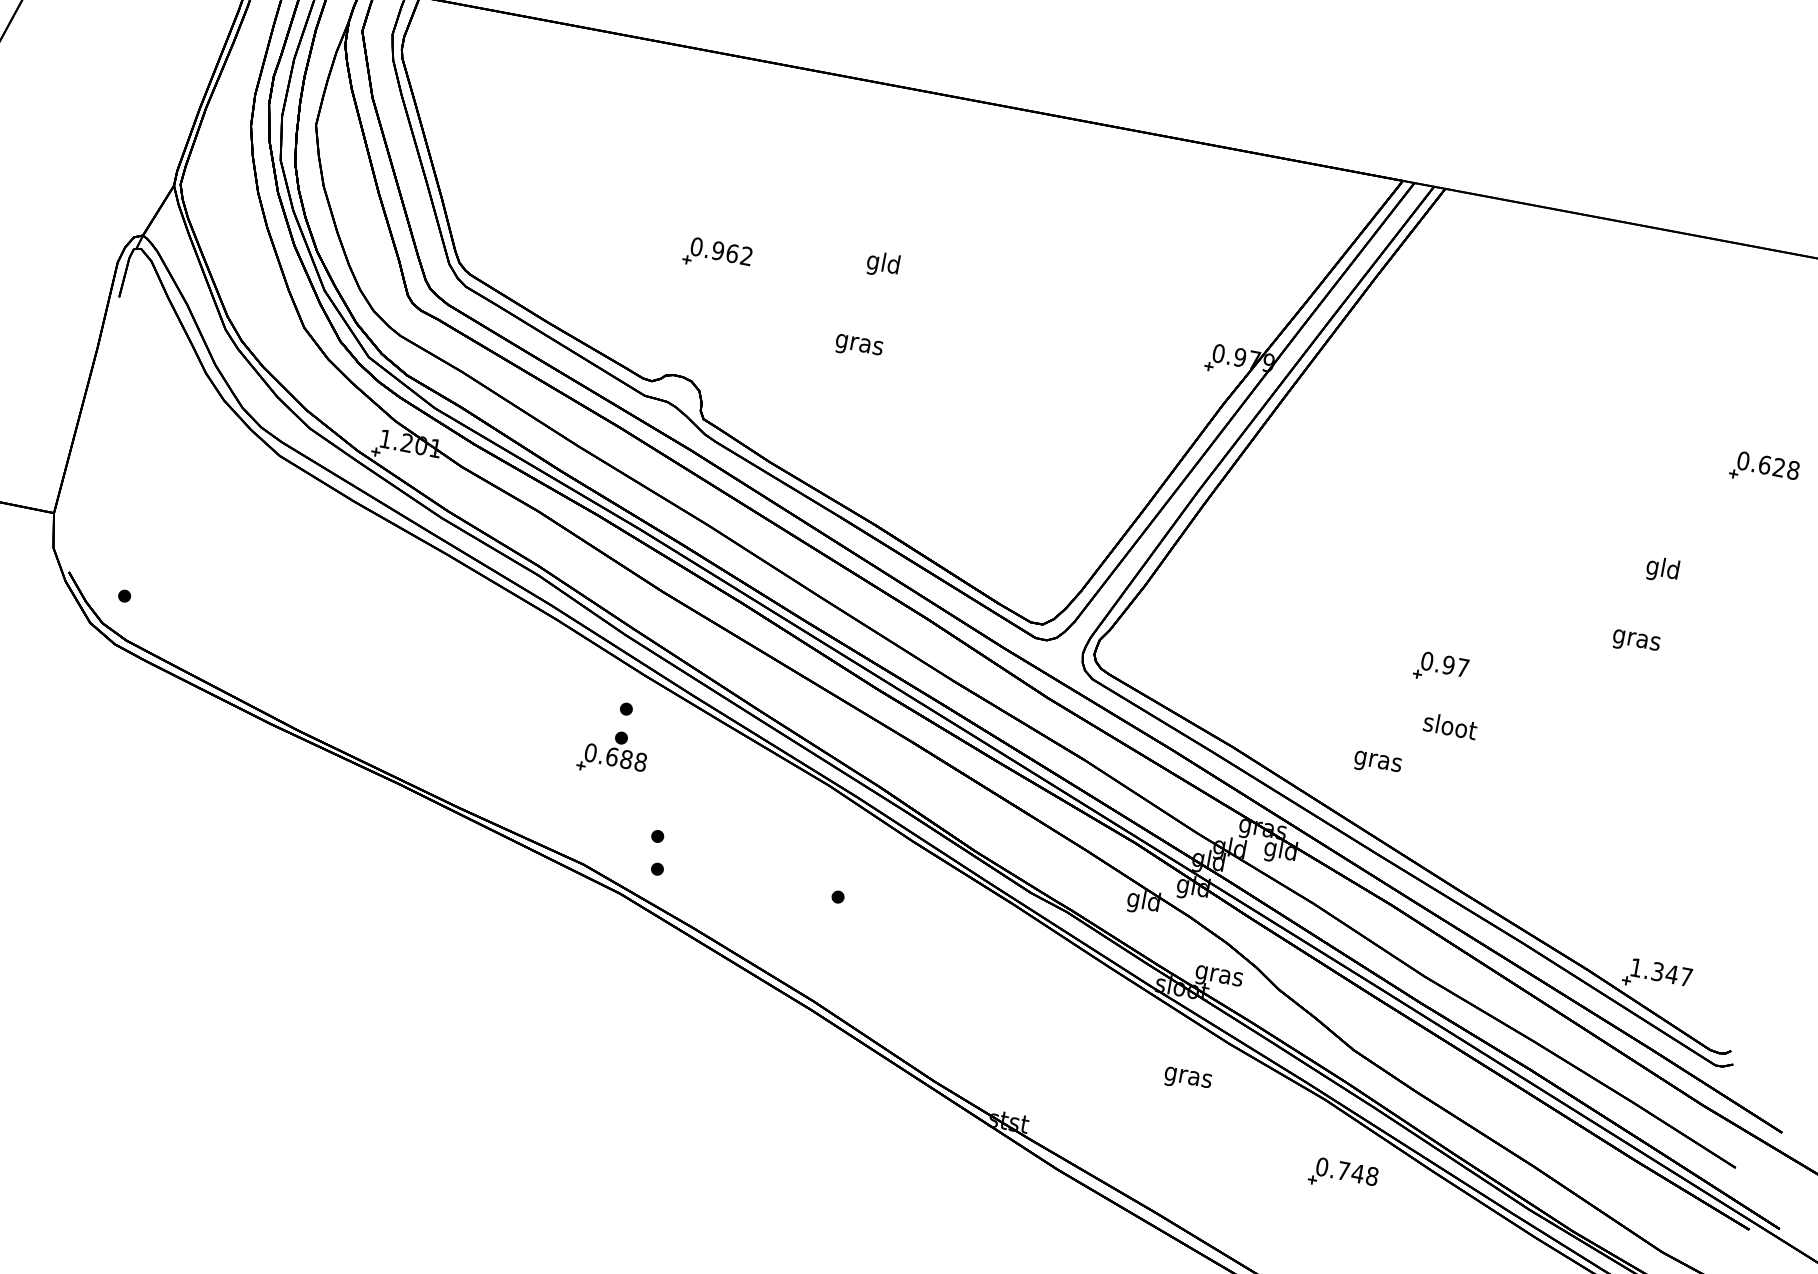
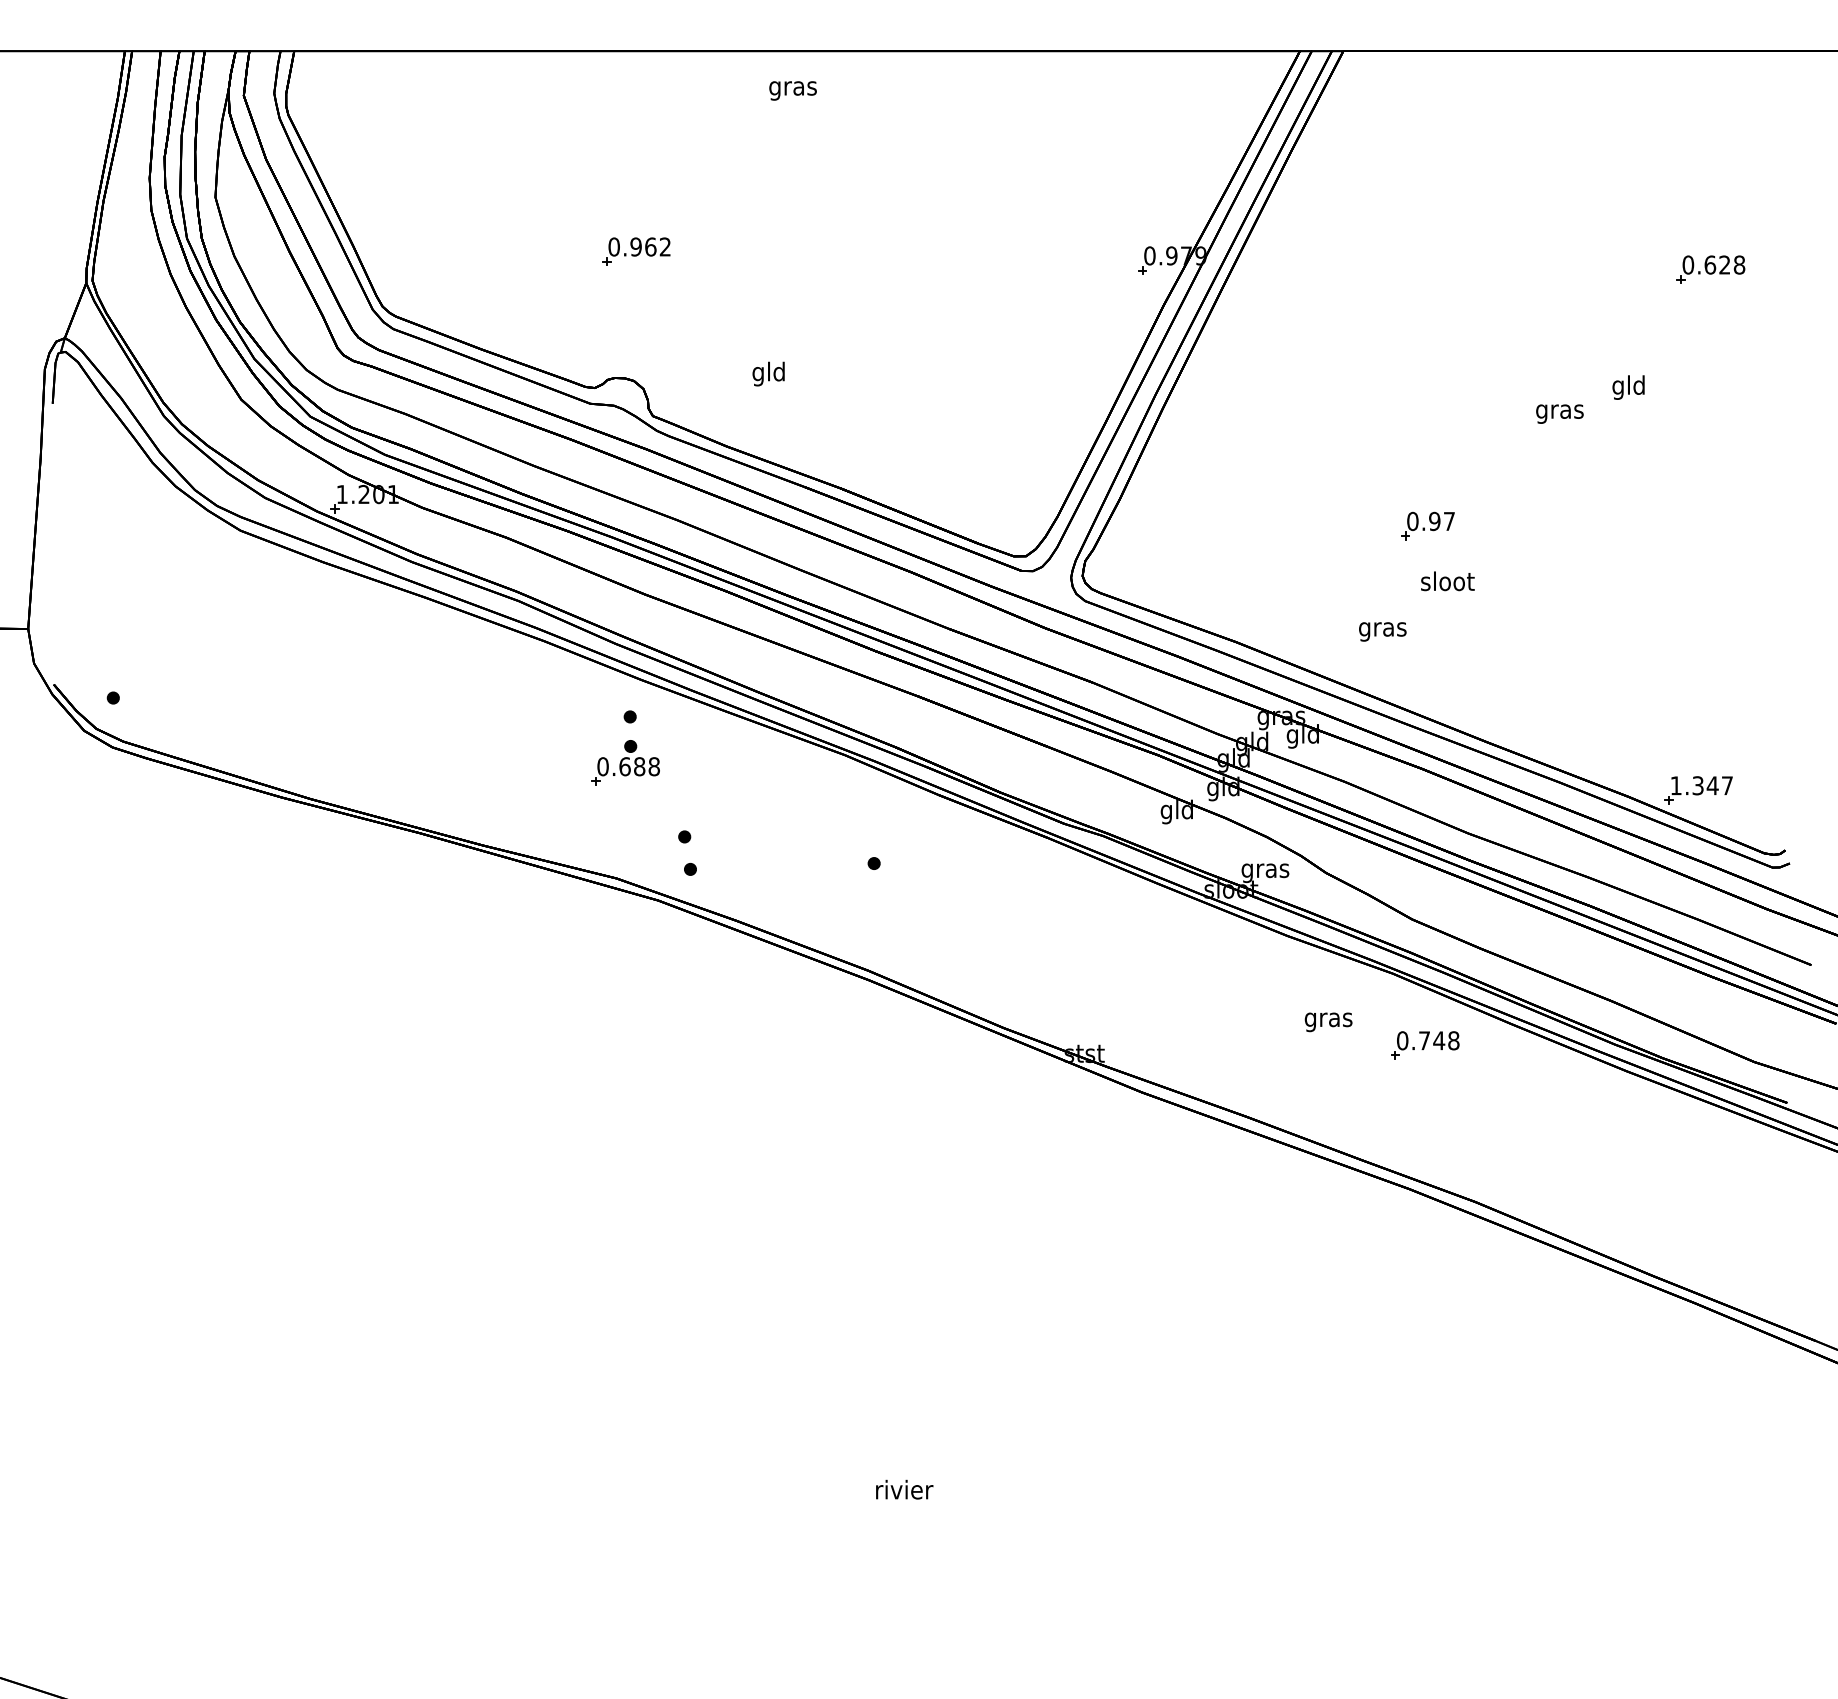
text: (883, 264) -> (768, 373), moved
text: (858, 346) -> (792, 90), moved
text: (1635, 641) -> (1559, 413), moved
text: (1187, 1079) -> (1328, 1022), moved

